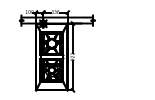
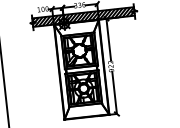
hatch: (56, 20) -> (82, 17), added

